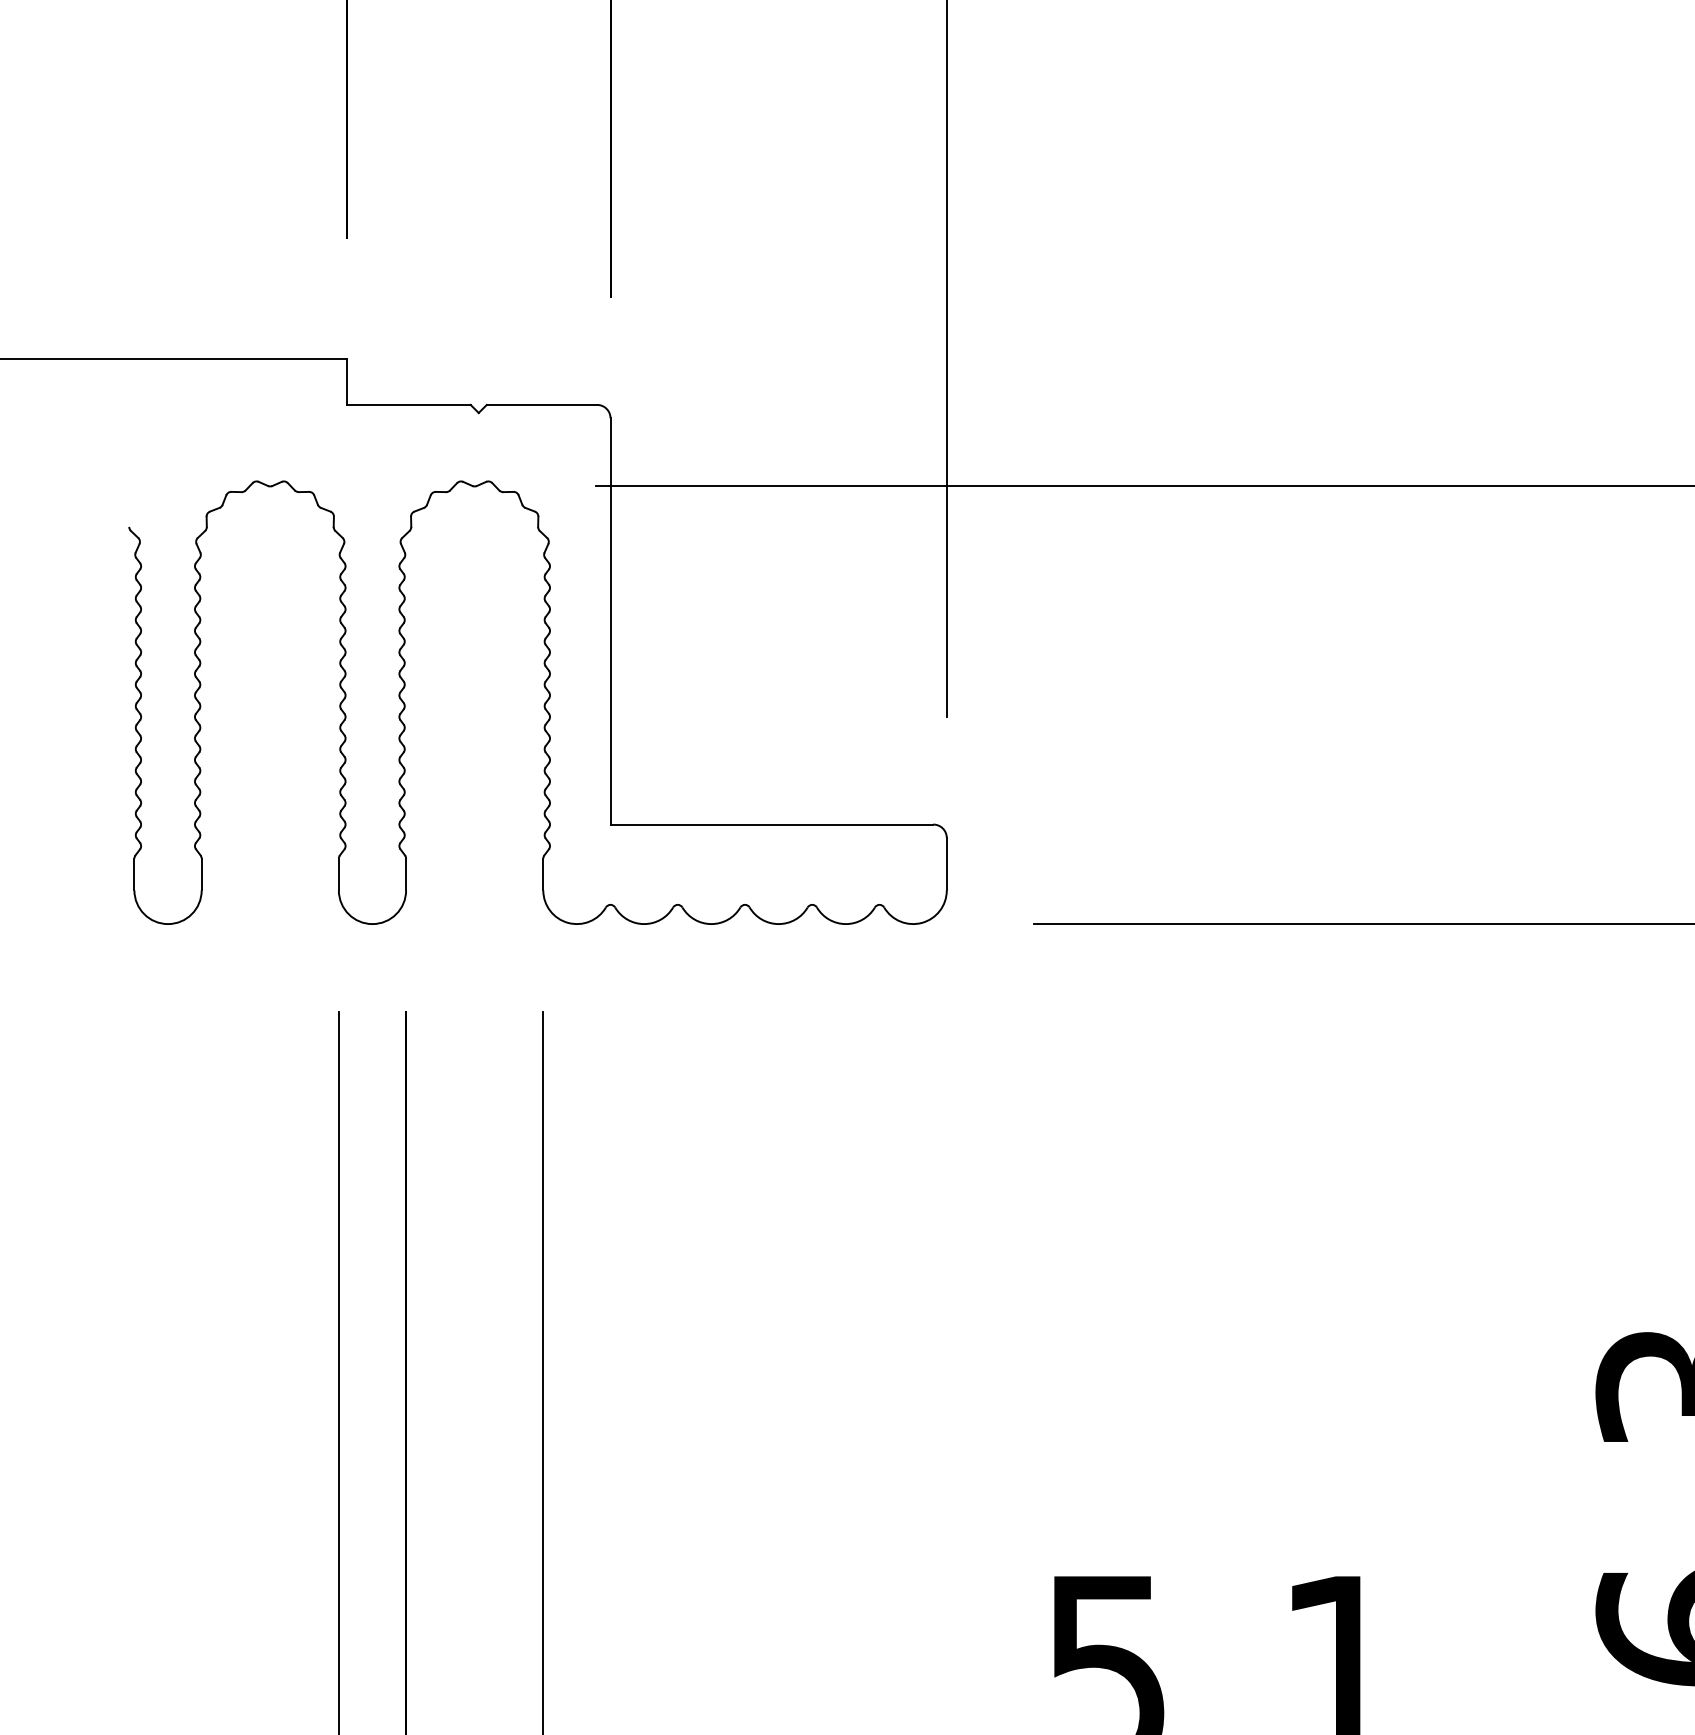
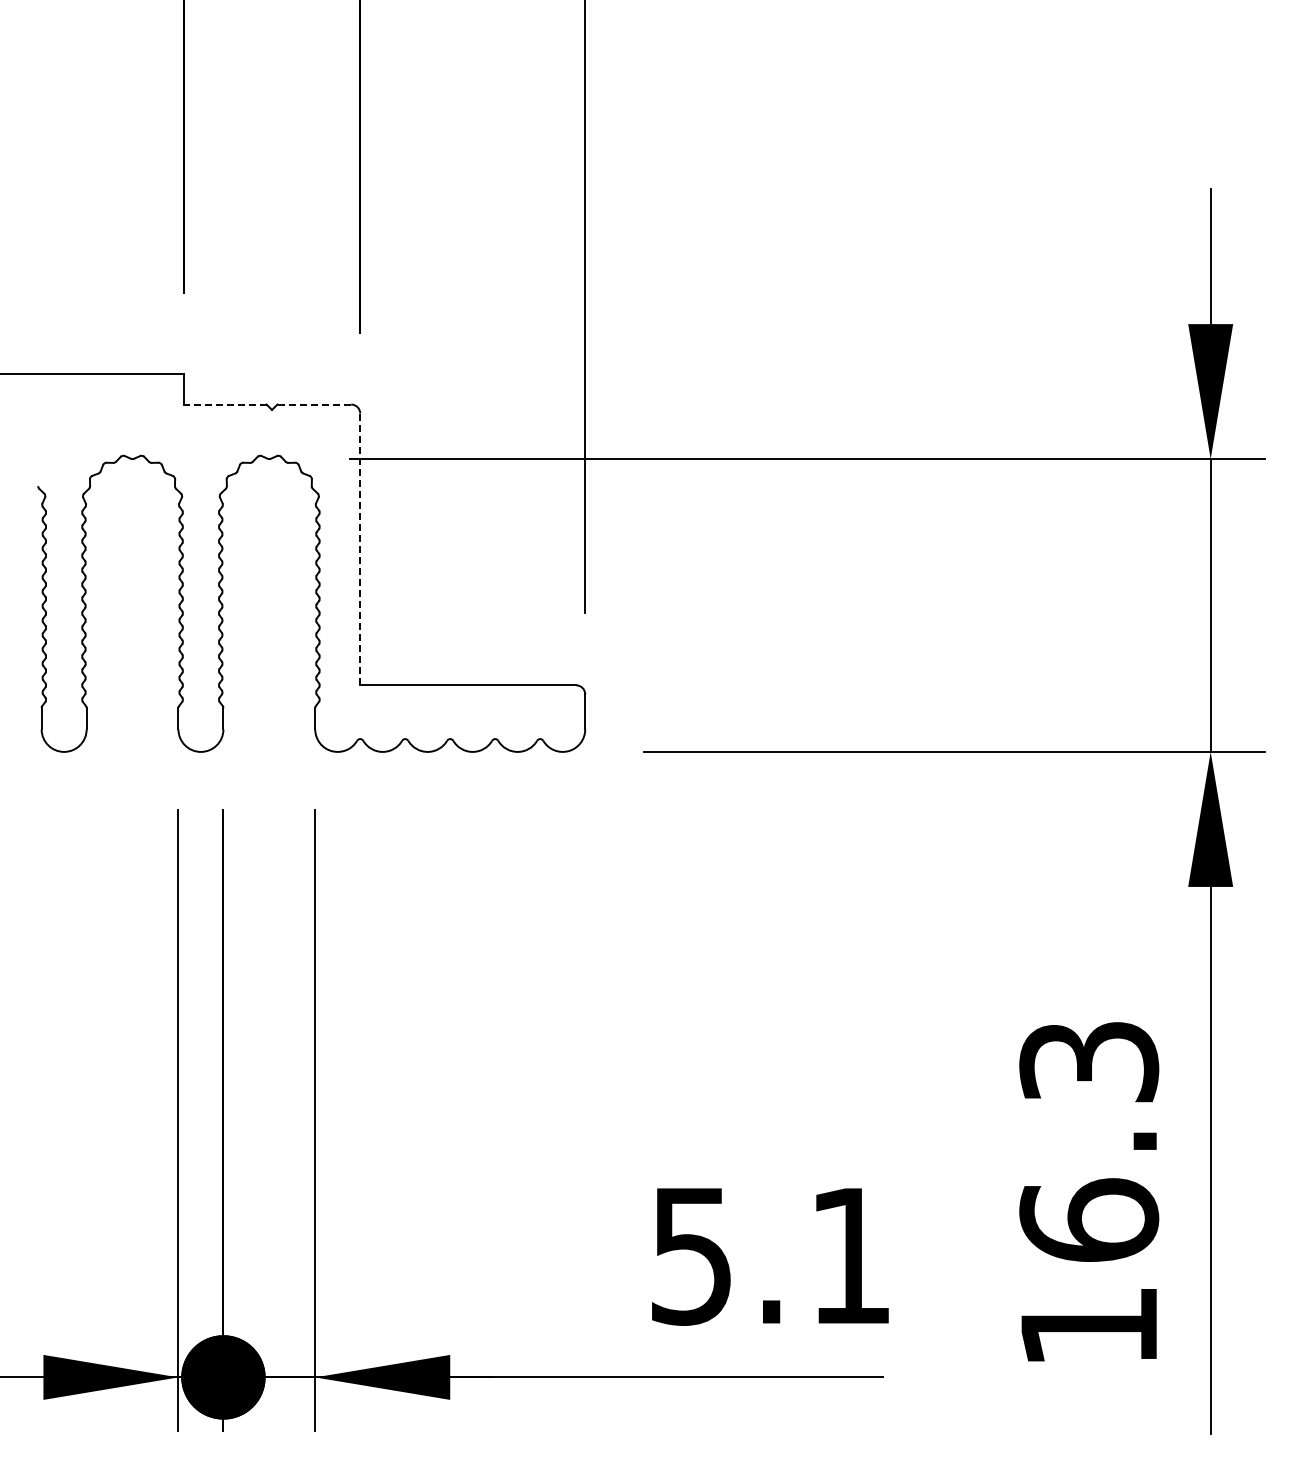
line: (407, 404) -> (224, 404), solid -> dashed
line: (542, 404) -> (314, 404), solid -> dashed
line: (610, 621) -> (360, 549), solid -> dashed

